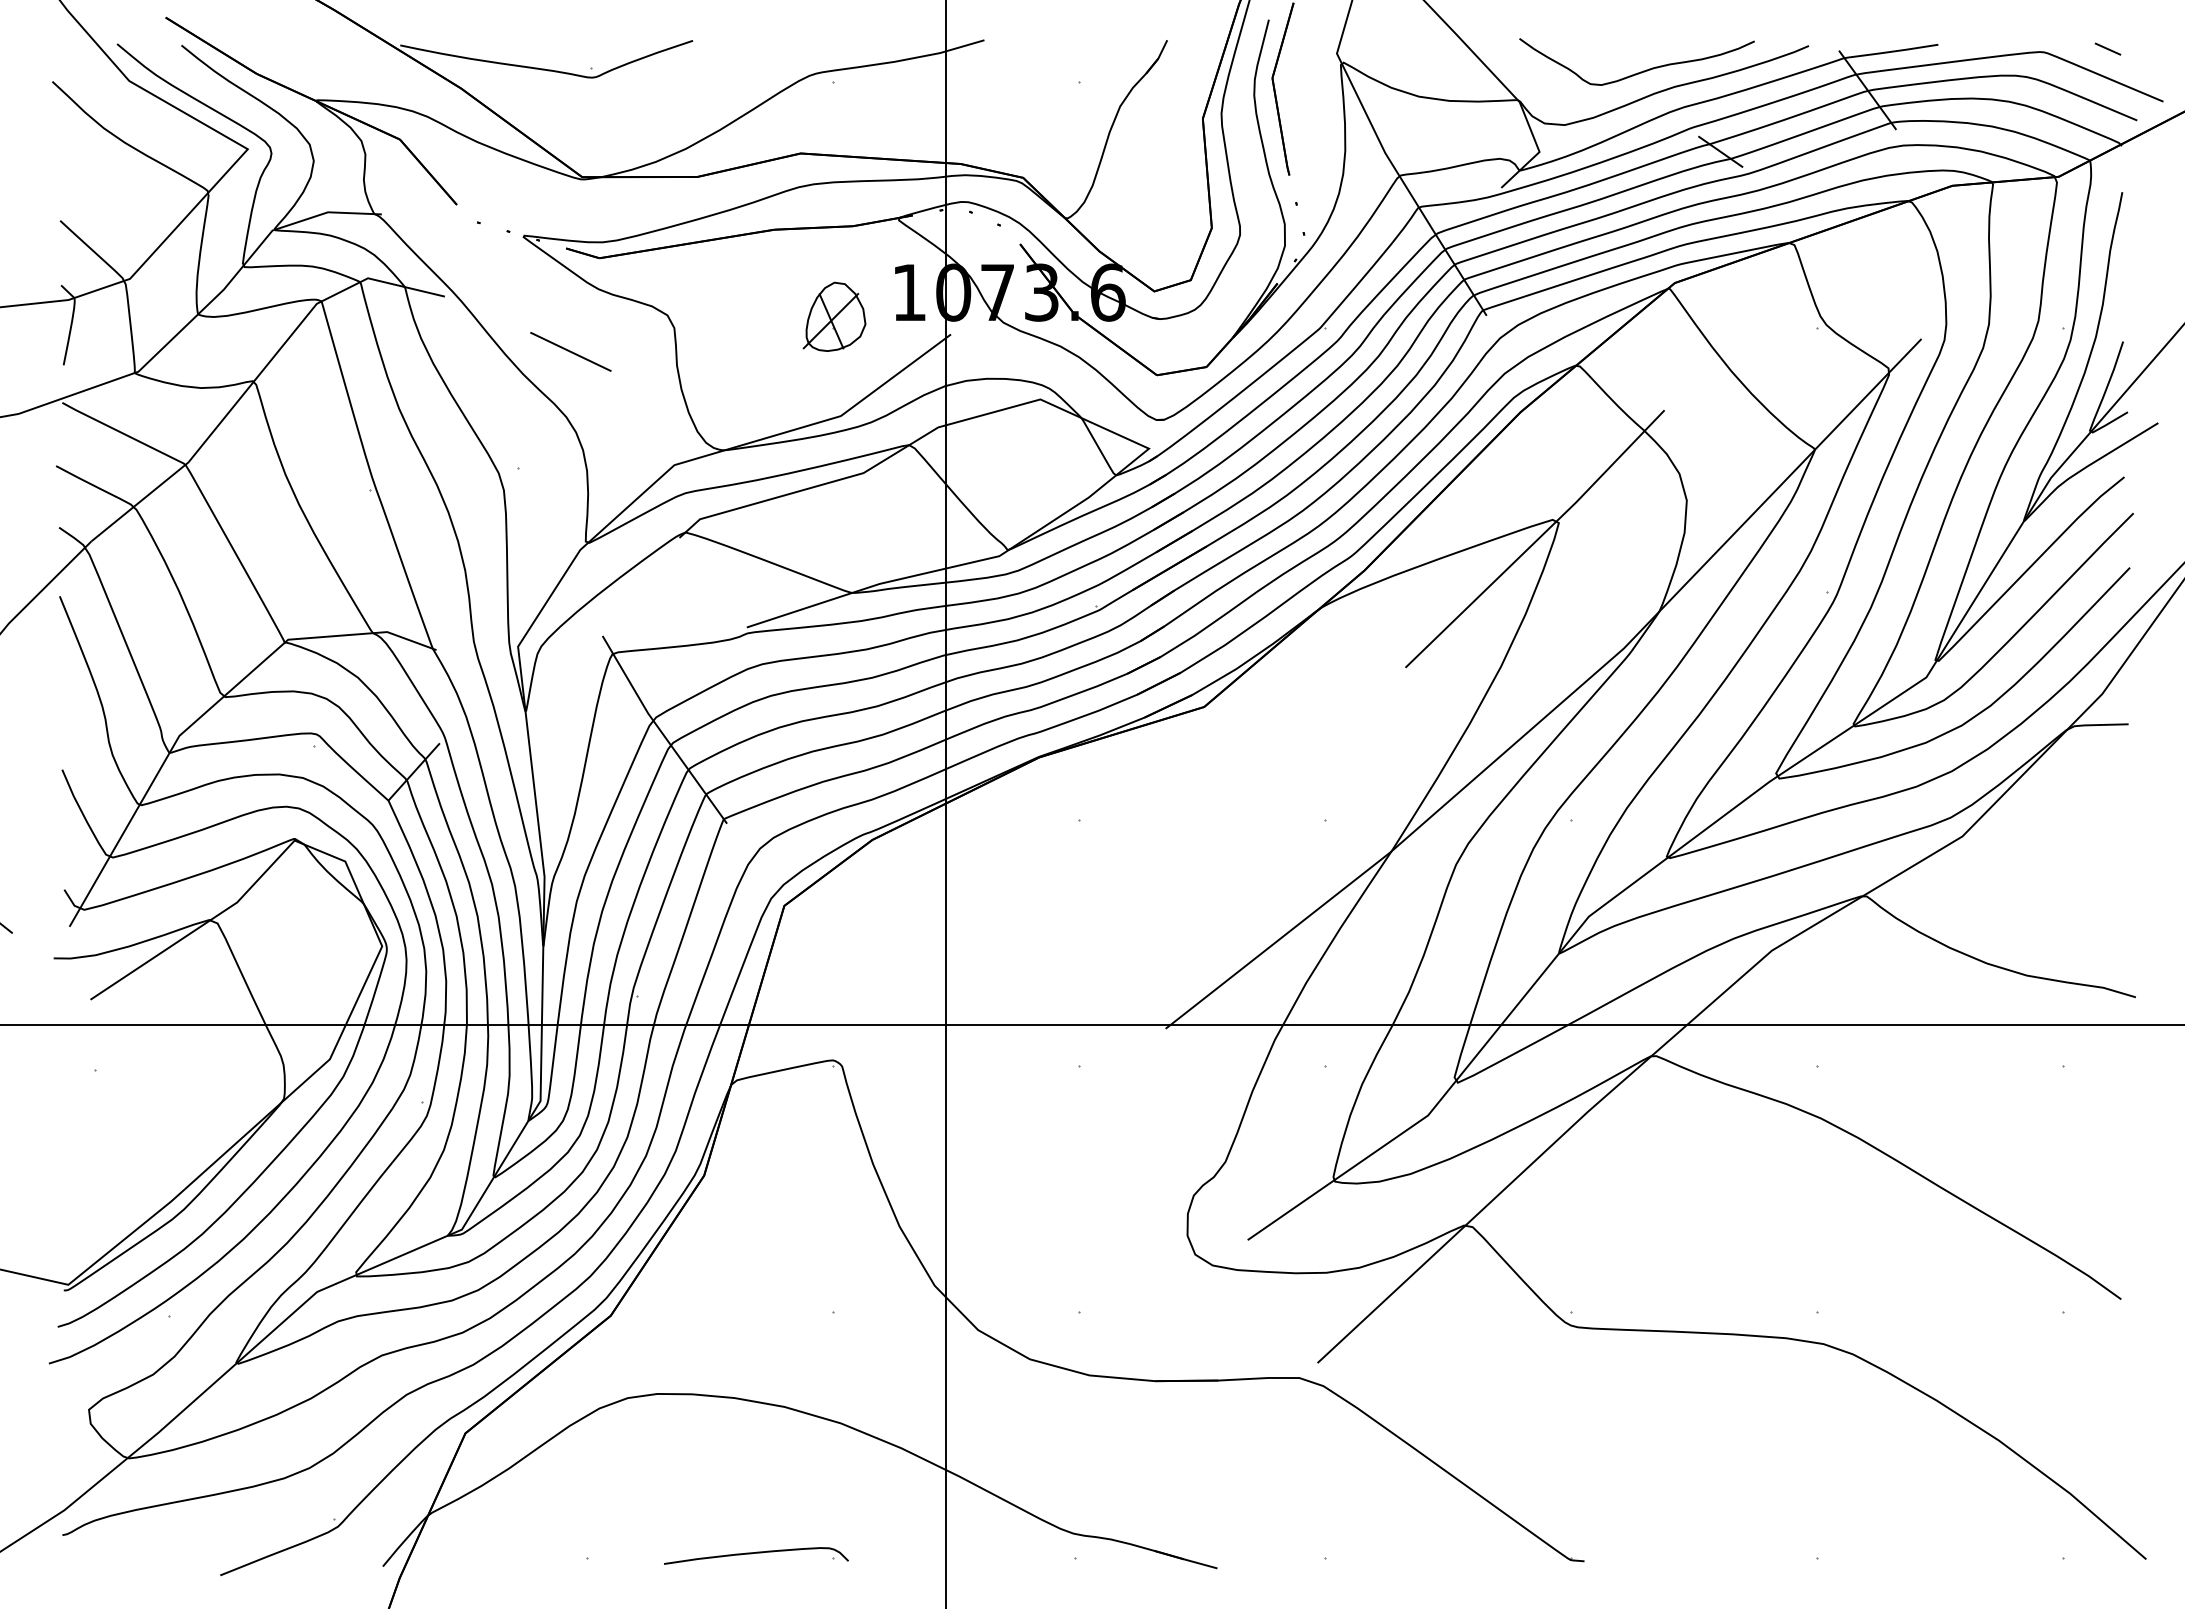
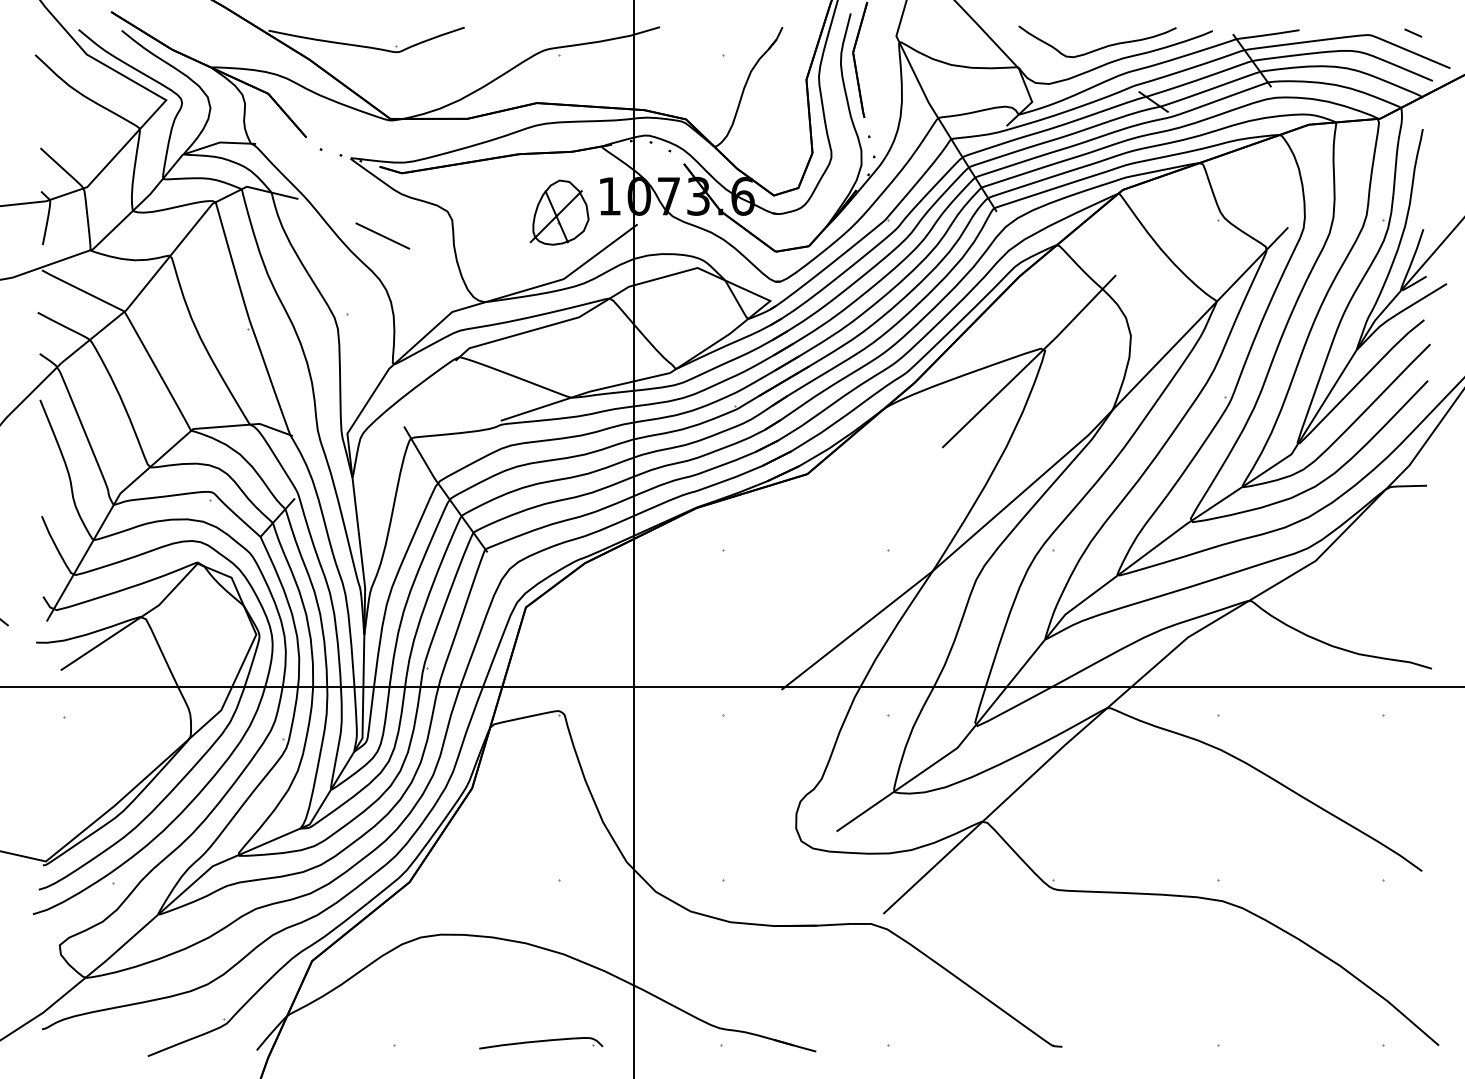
part: (834, 316) -> (559, 212), size x1.4
part: (756, 1556) -> (541, 1043), moved

